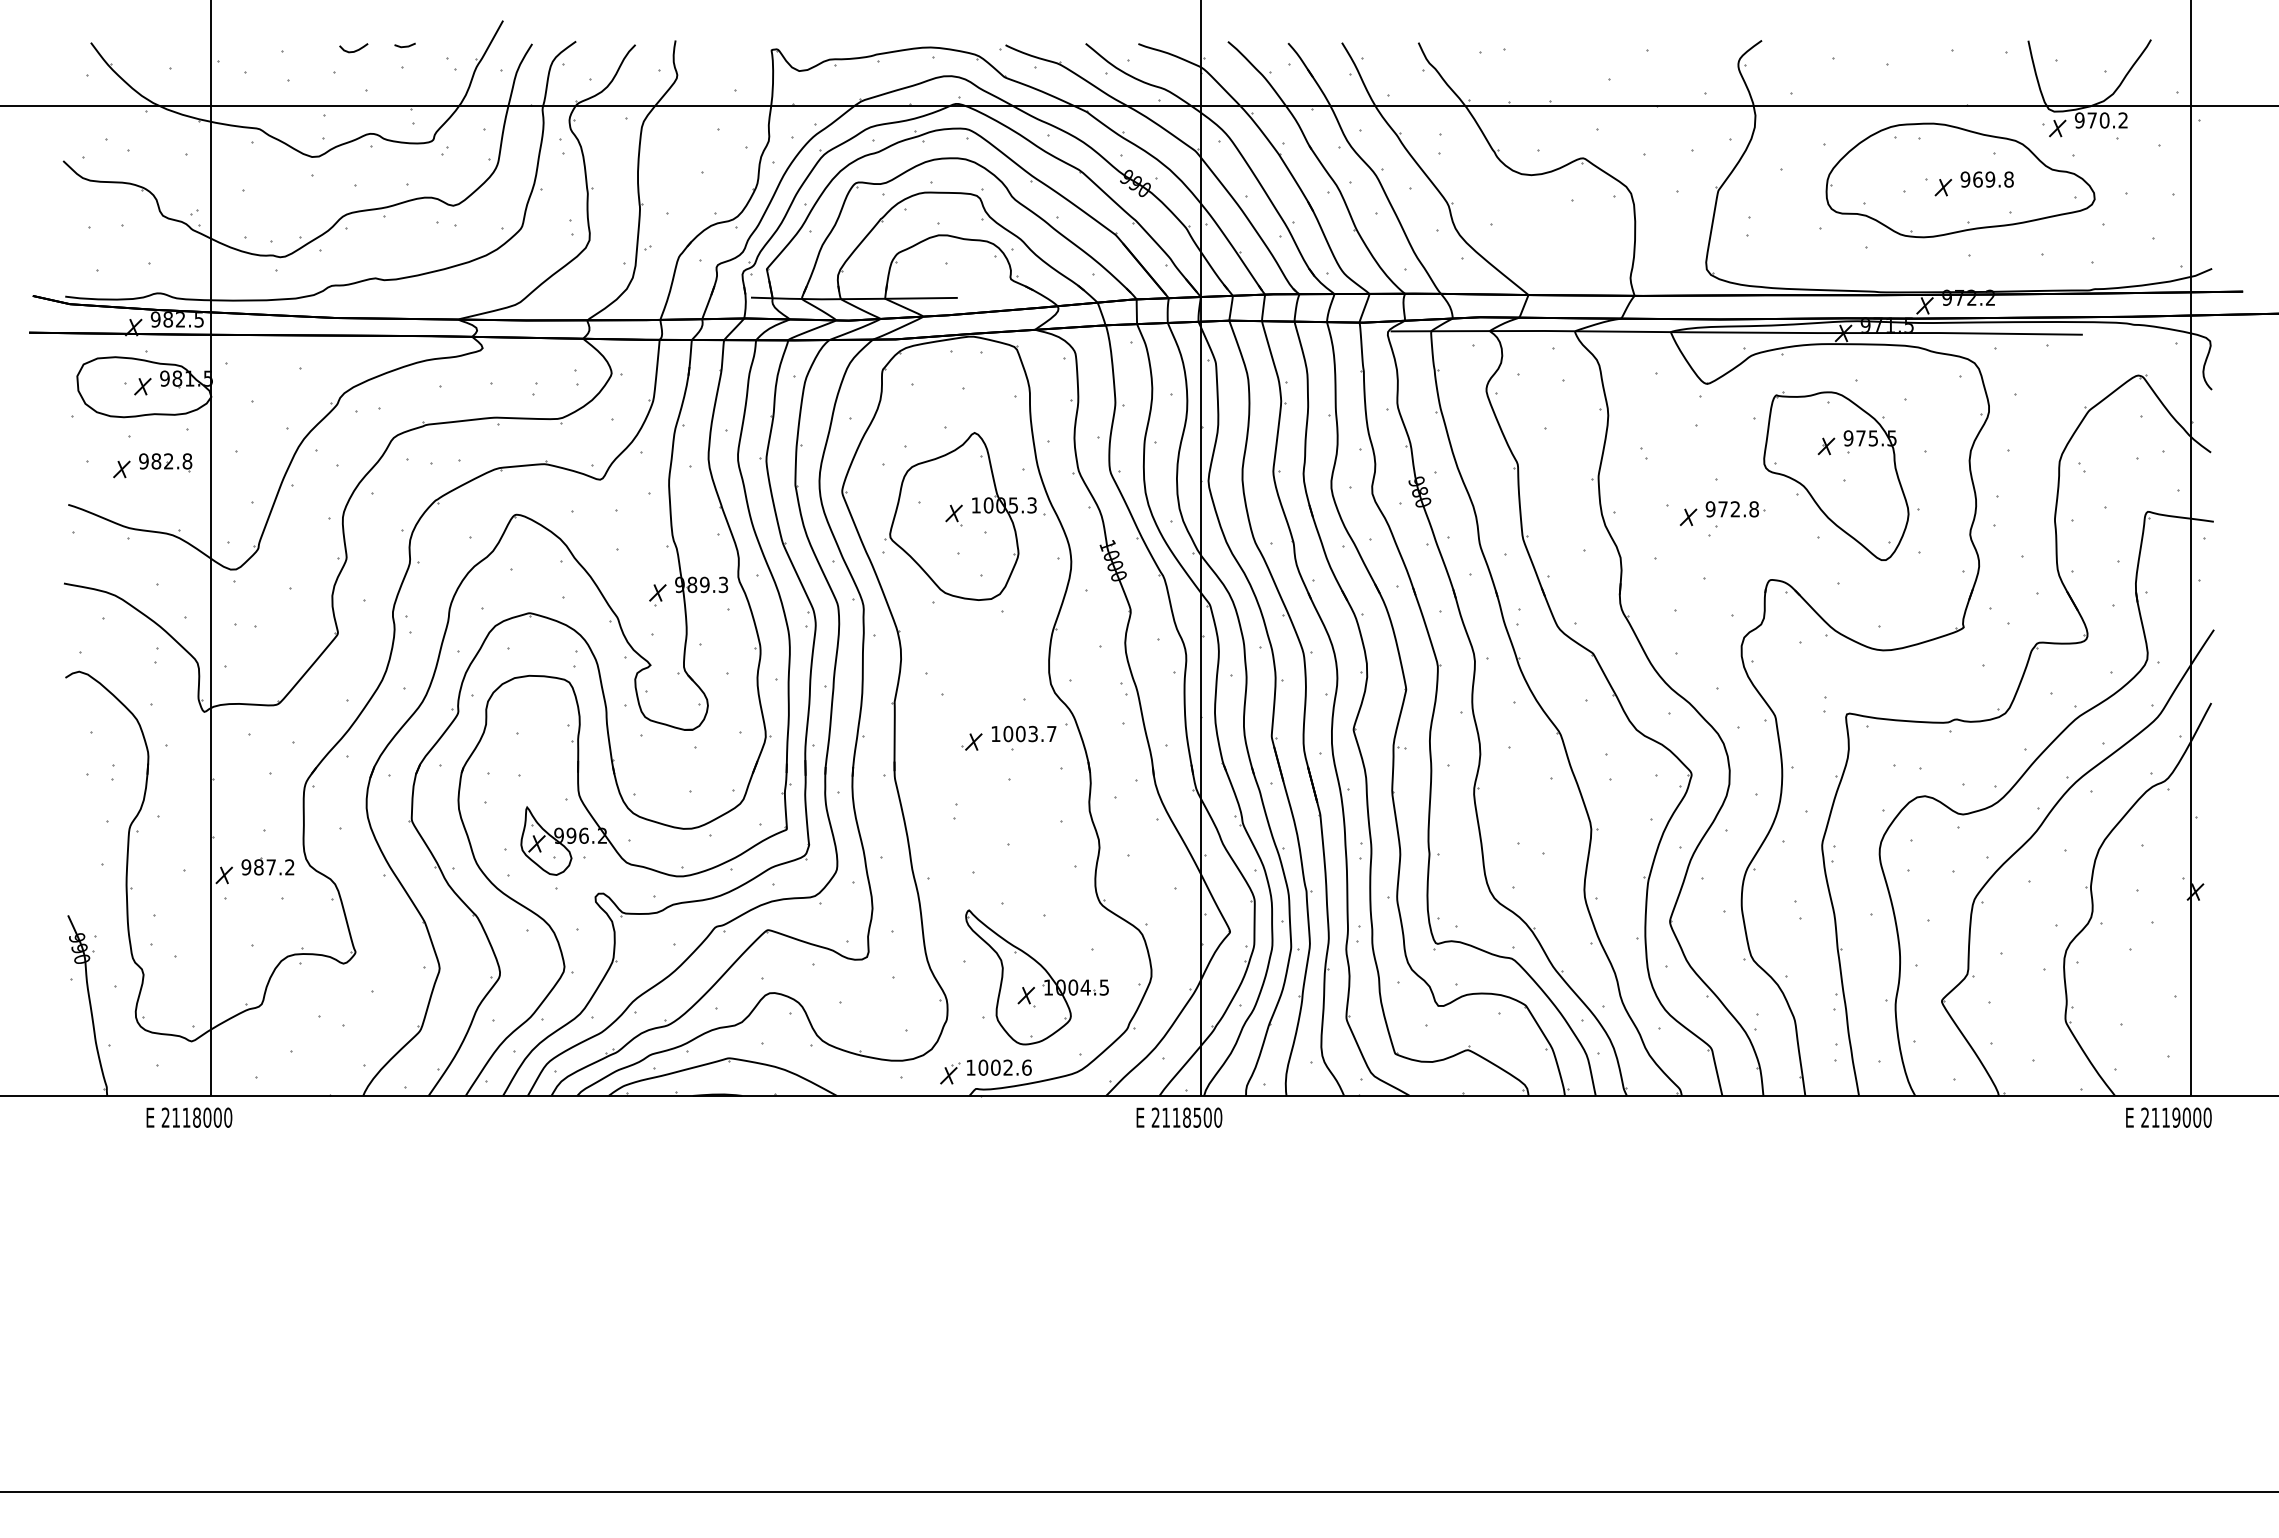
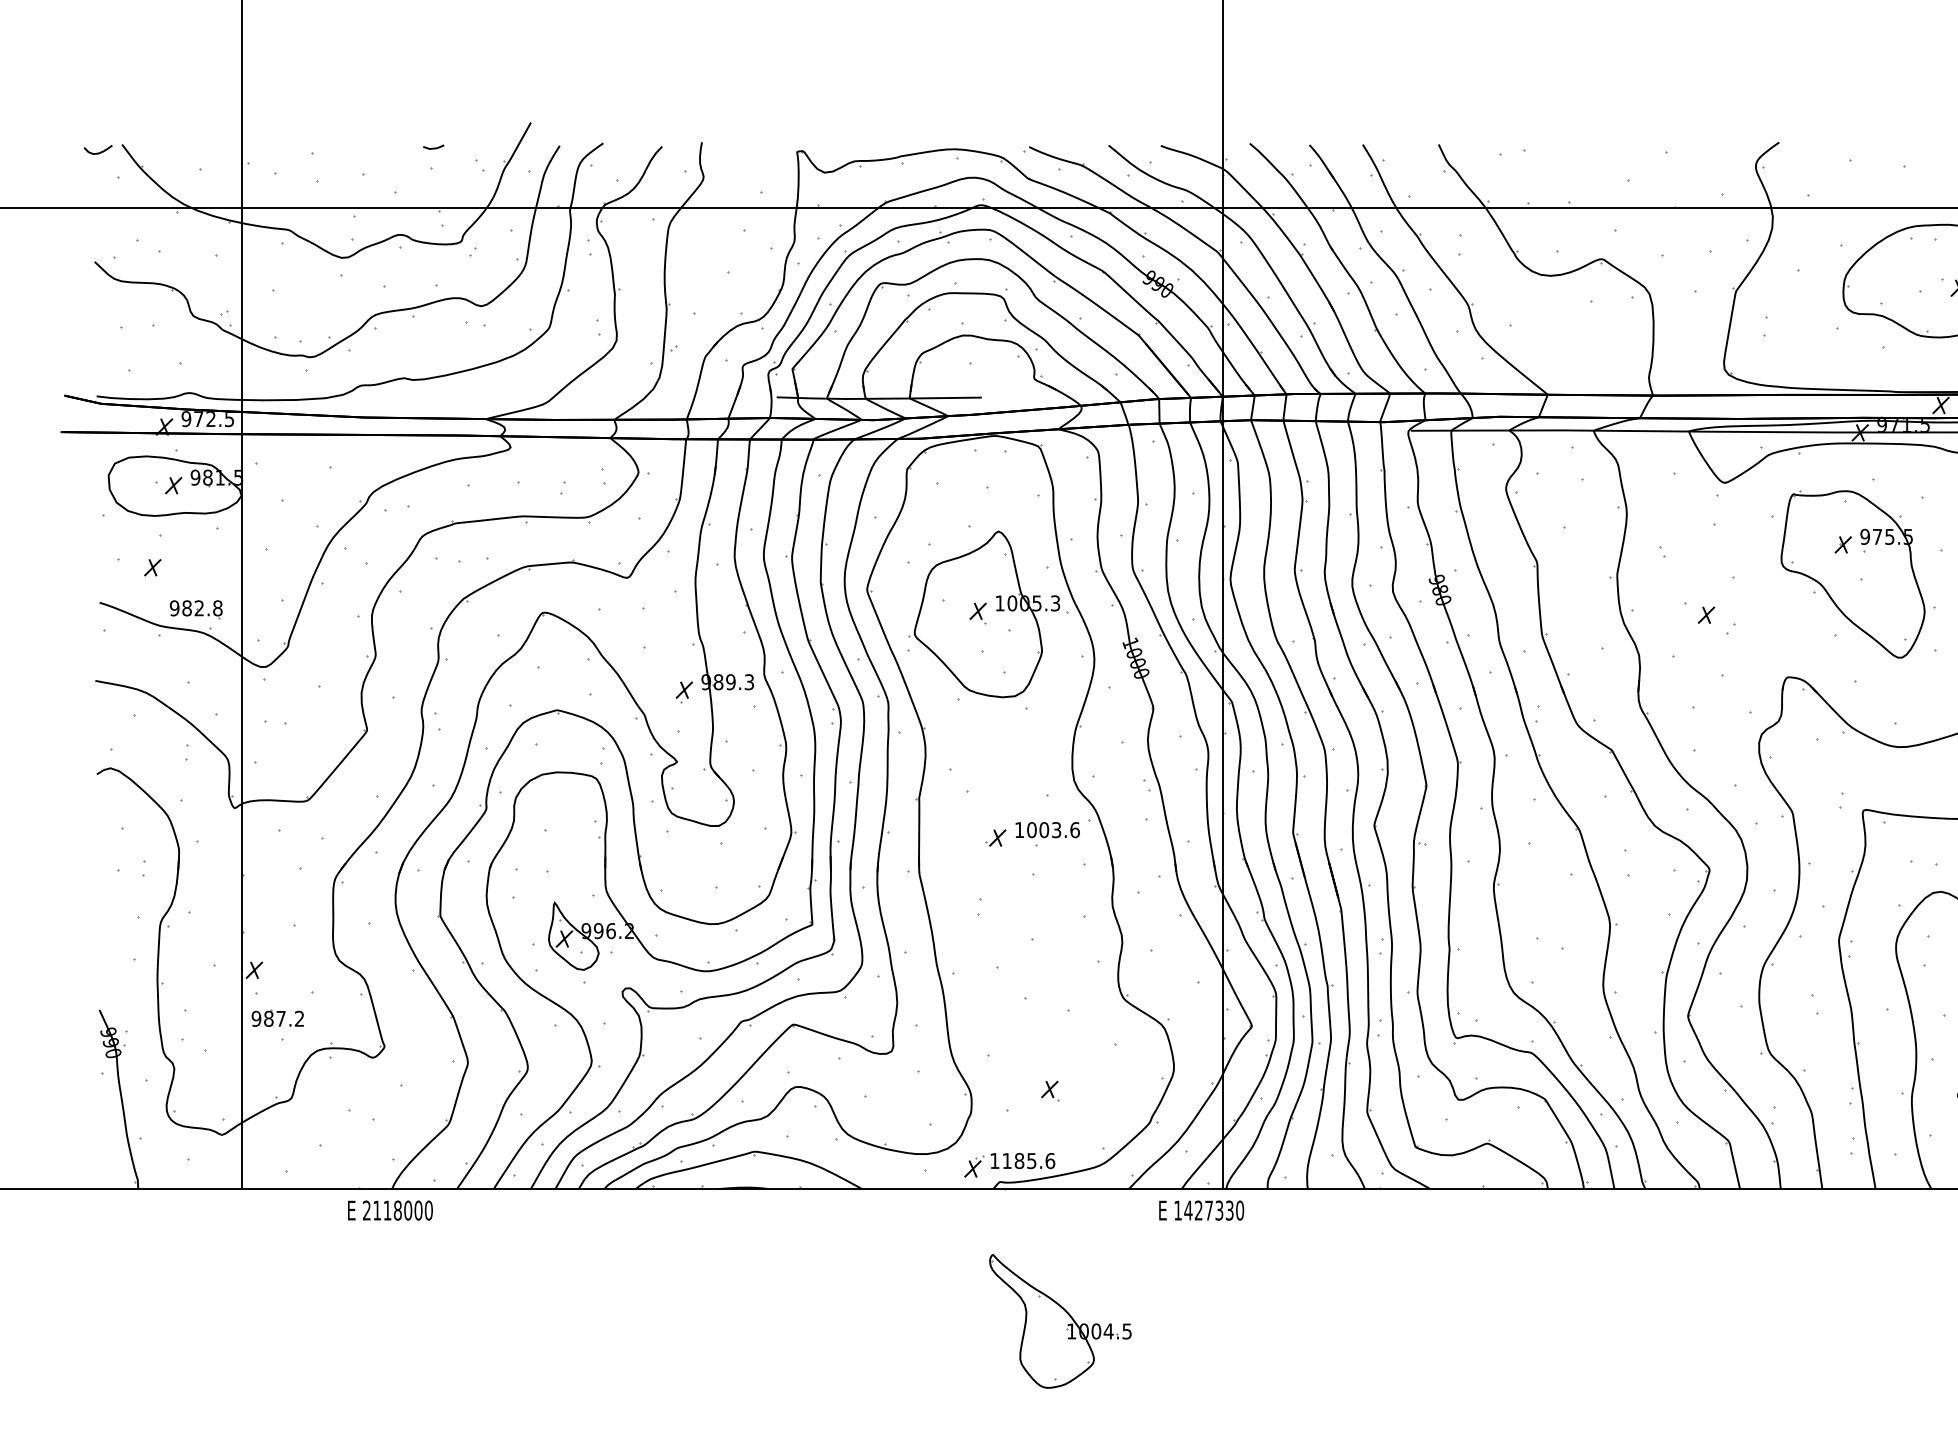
curve: (354, 50) -> (98, 152), moved
text: (168, 319) -> (199, 419), 982.5 -> 972.5
part: (165, 462) -> (196, 609), moved
part: (1735, 509) -> (1753, 607), removed
text: (1051, 733) -> (1074, 829), 1003.7 -> 1003.6
part: (267, 866) -> (277, 1017), moved
part: (1036, 977) -> (1059, 1321), moved
text: (995, 1067) -> (1019, 1160), 1002.6 -> 1185.6
text: (189, 1117) -> (390, 1210), moved
text: (1181, 1117) -> (1203, 1210), 2118500 -> 1427330

